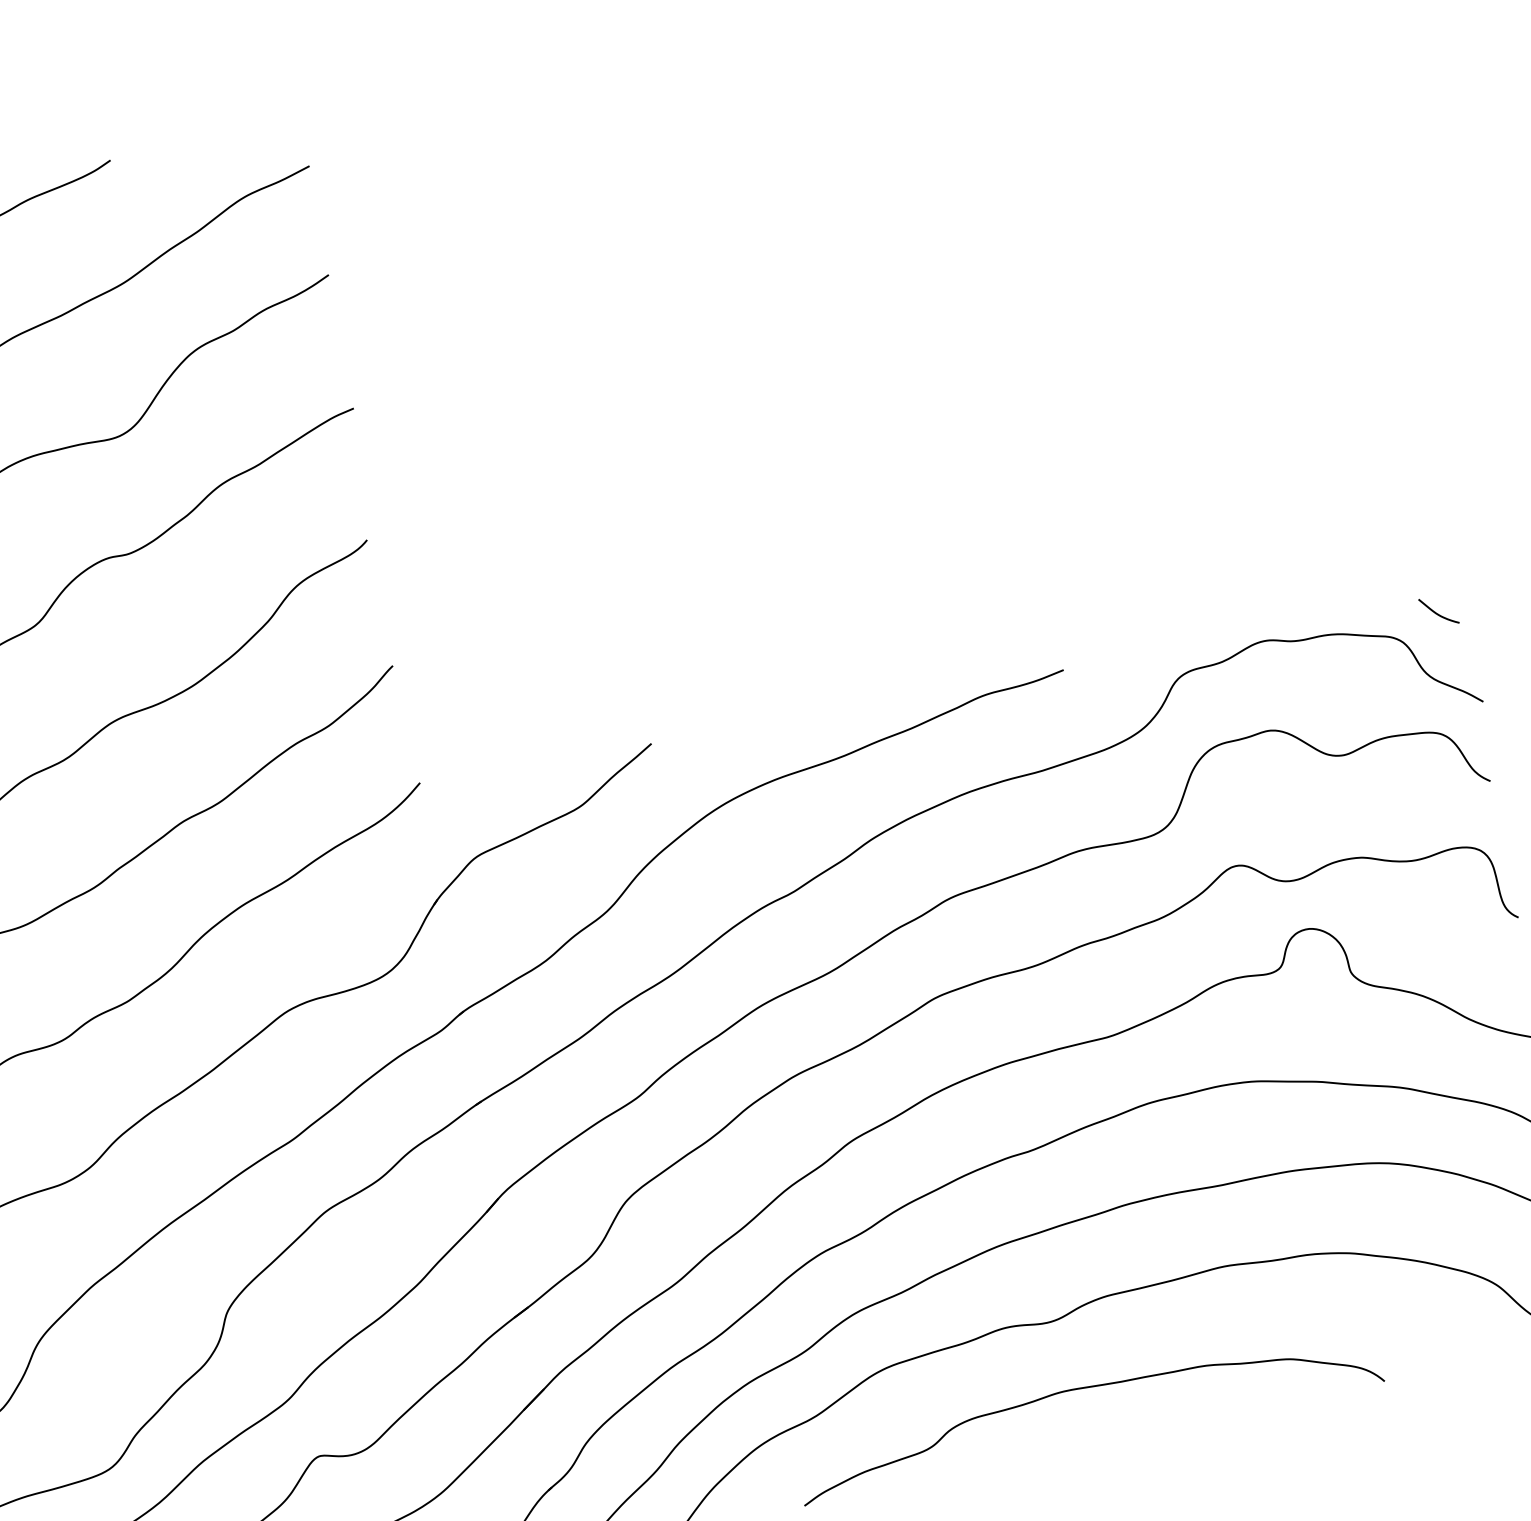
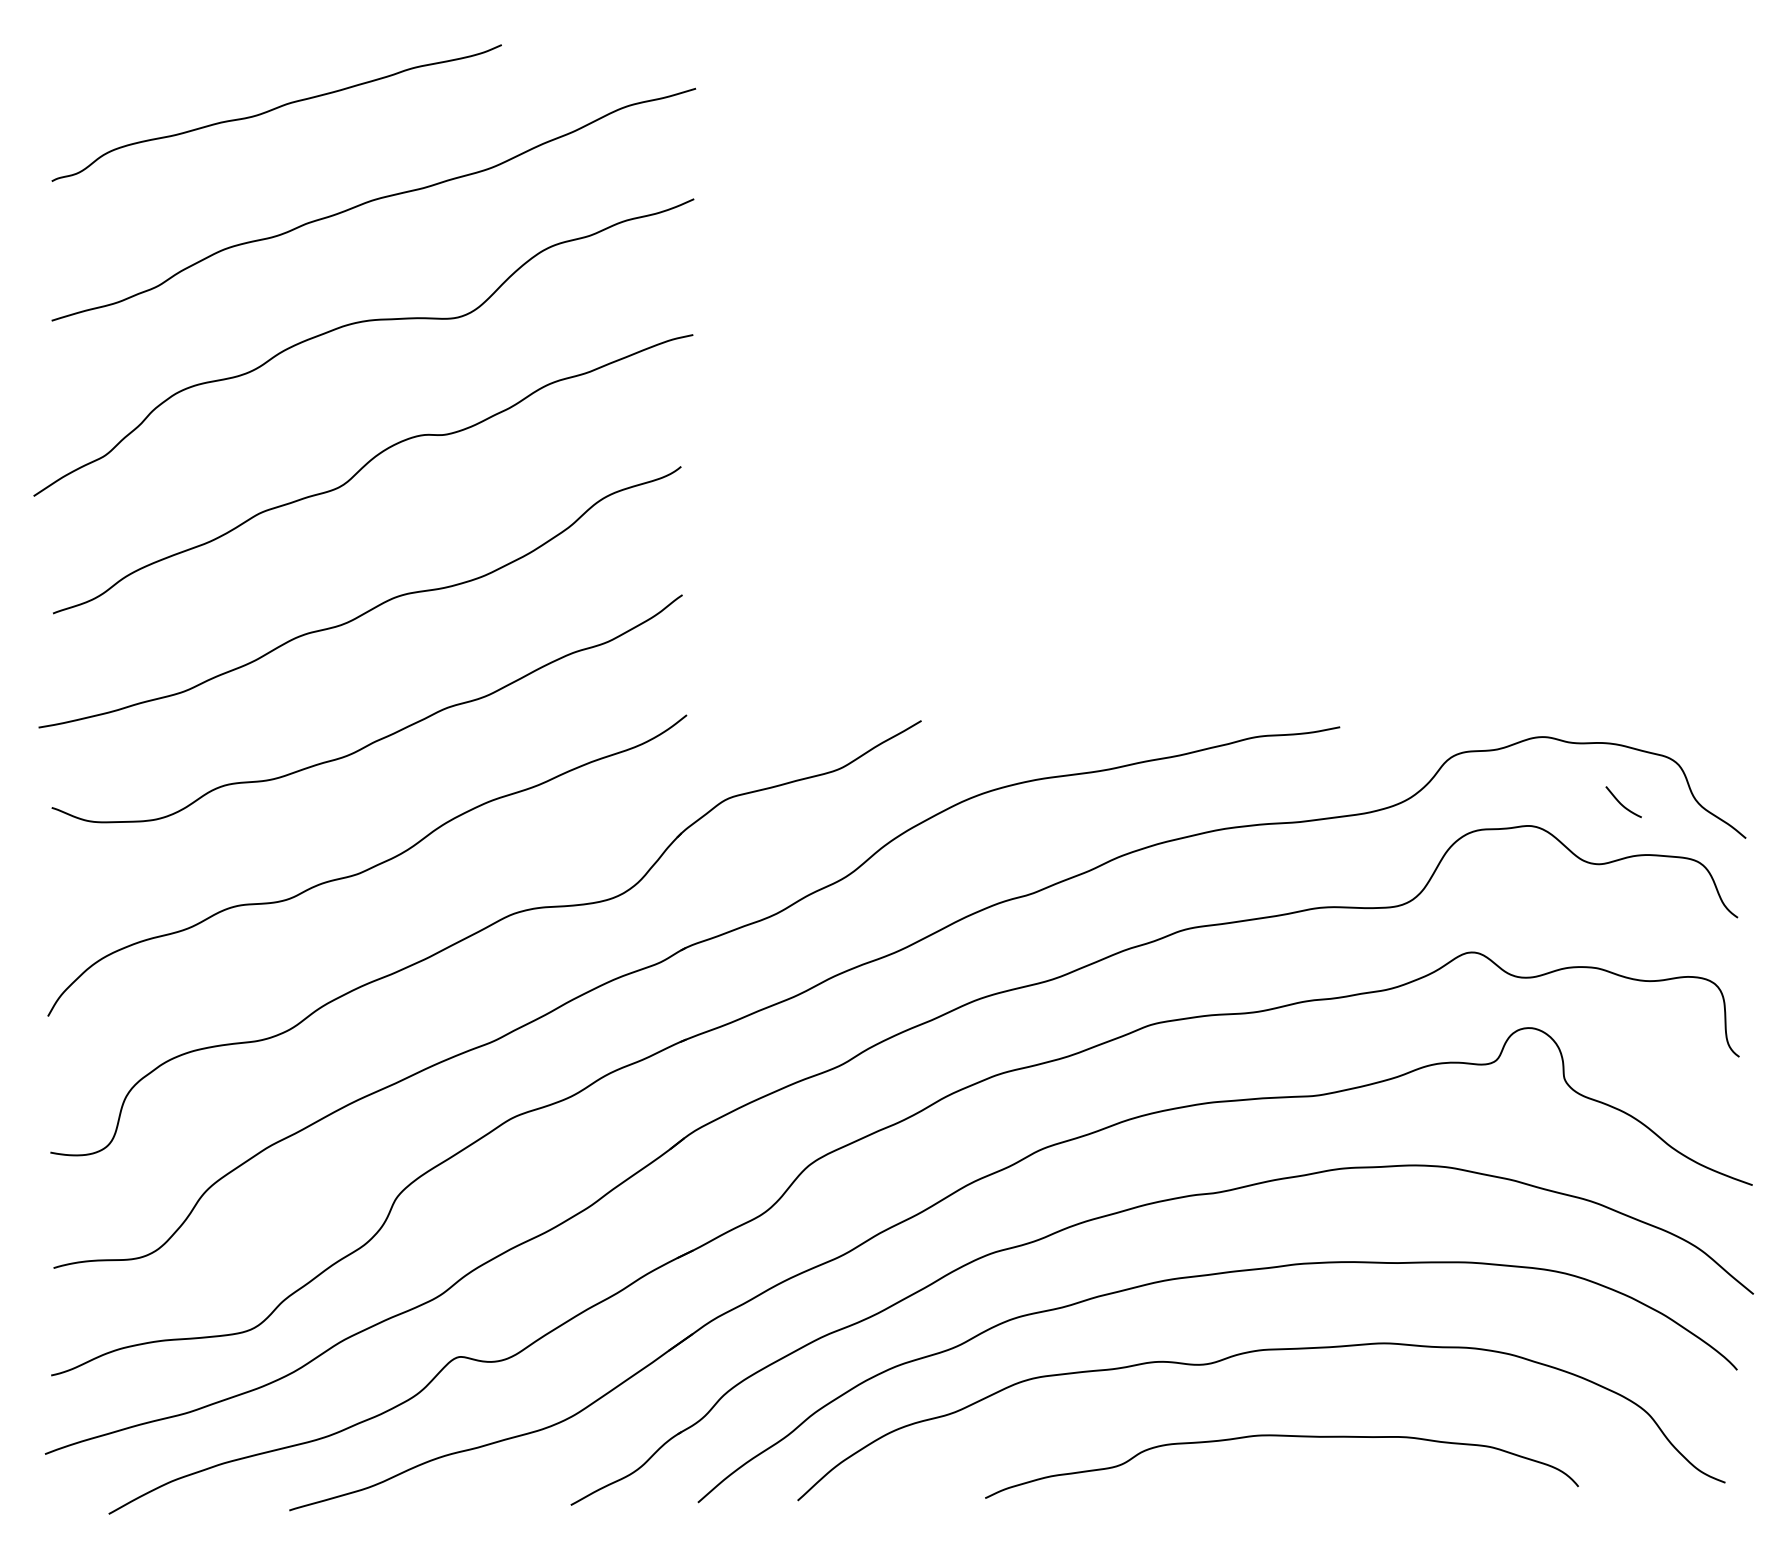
curve: (1437, 613) -> (1621, 803), moved
curve: (1083, 1388) -> (1281, 1436), moved

